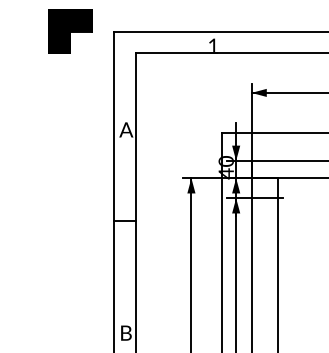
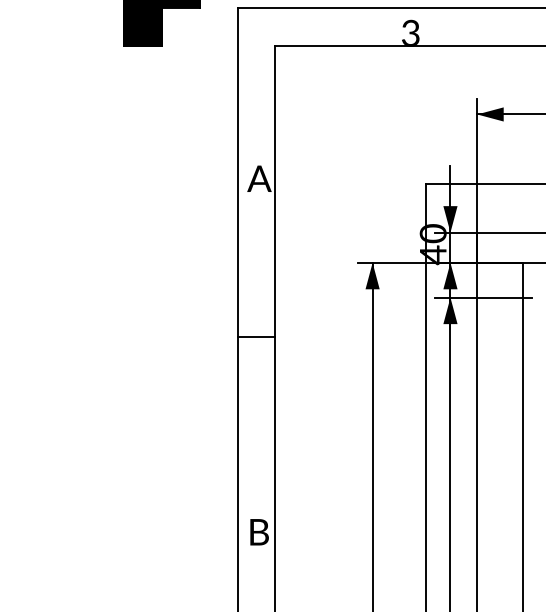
text: (213, 44) -> (411, 30), 1 -> 3

